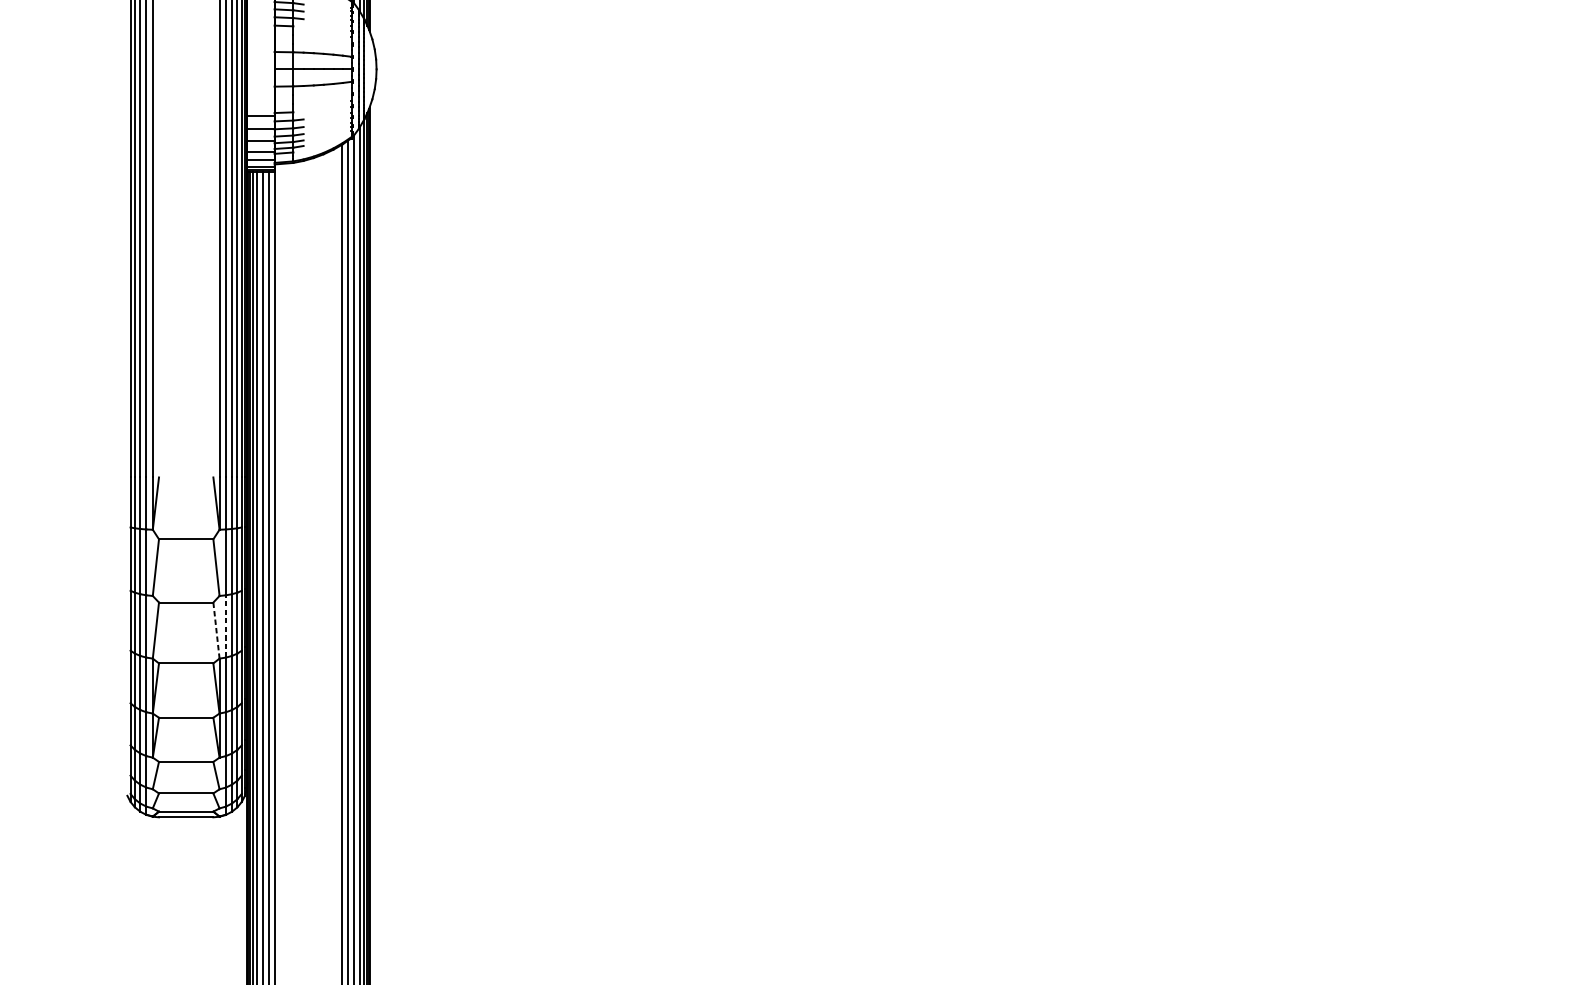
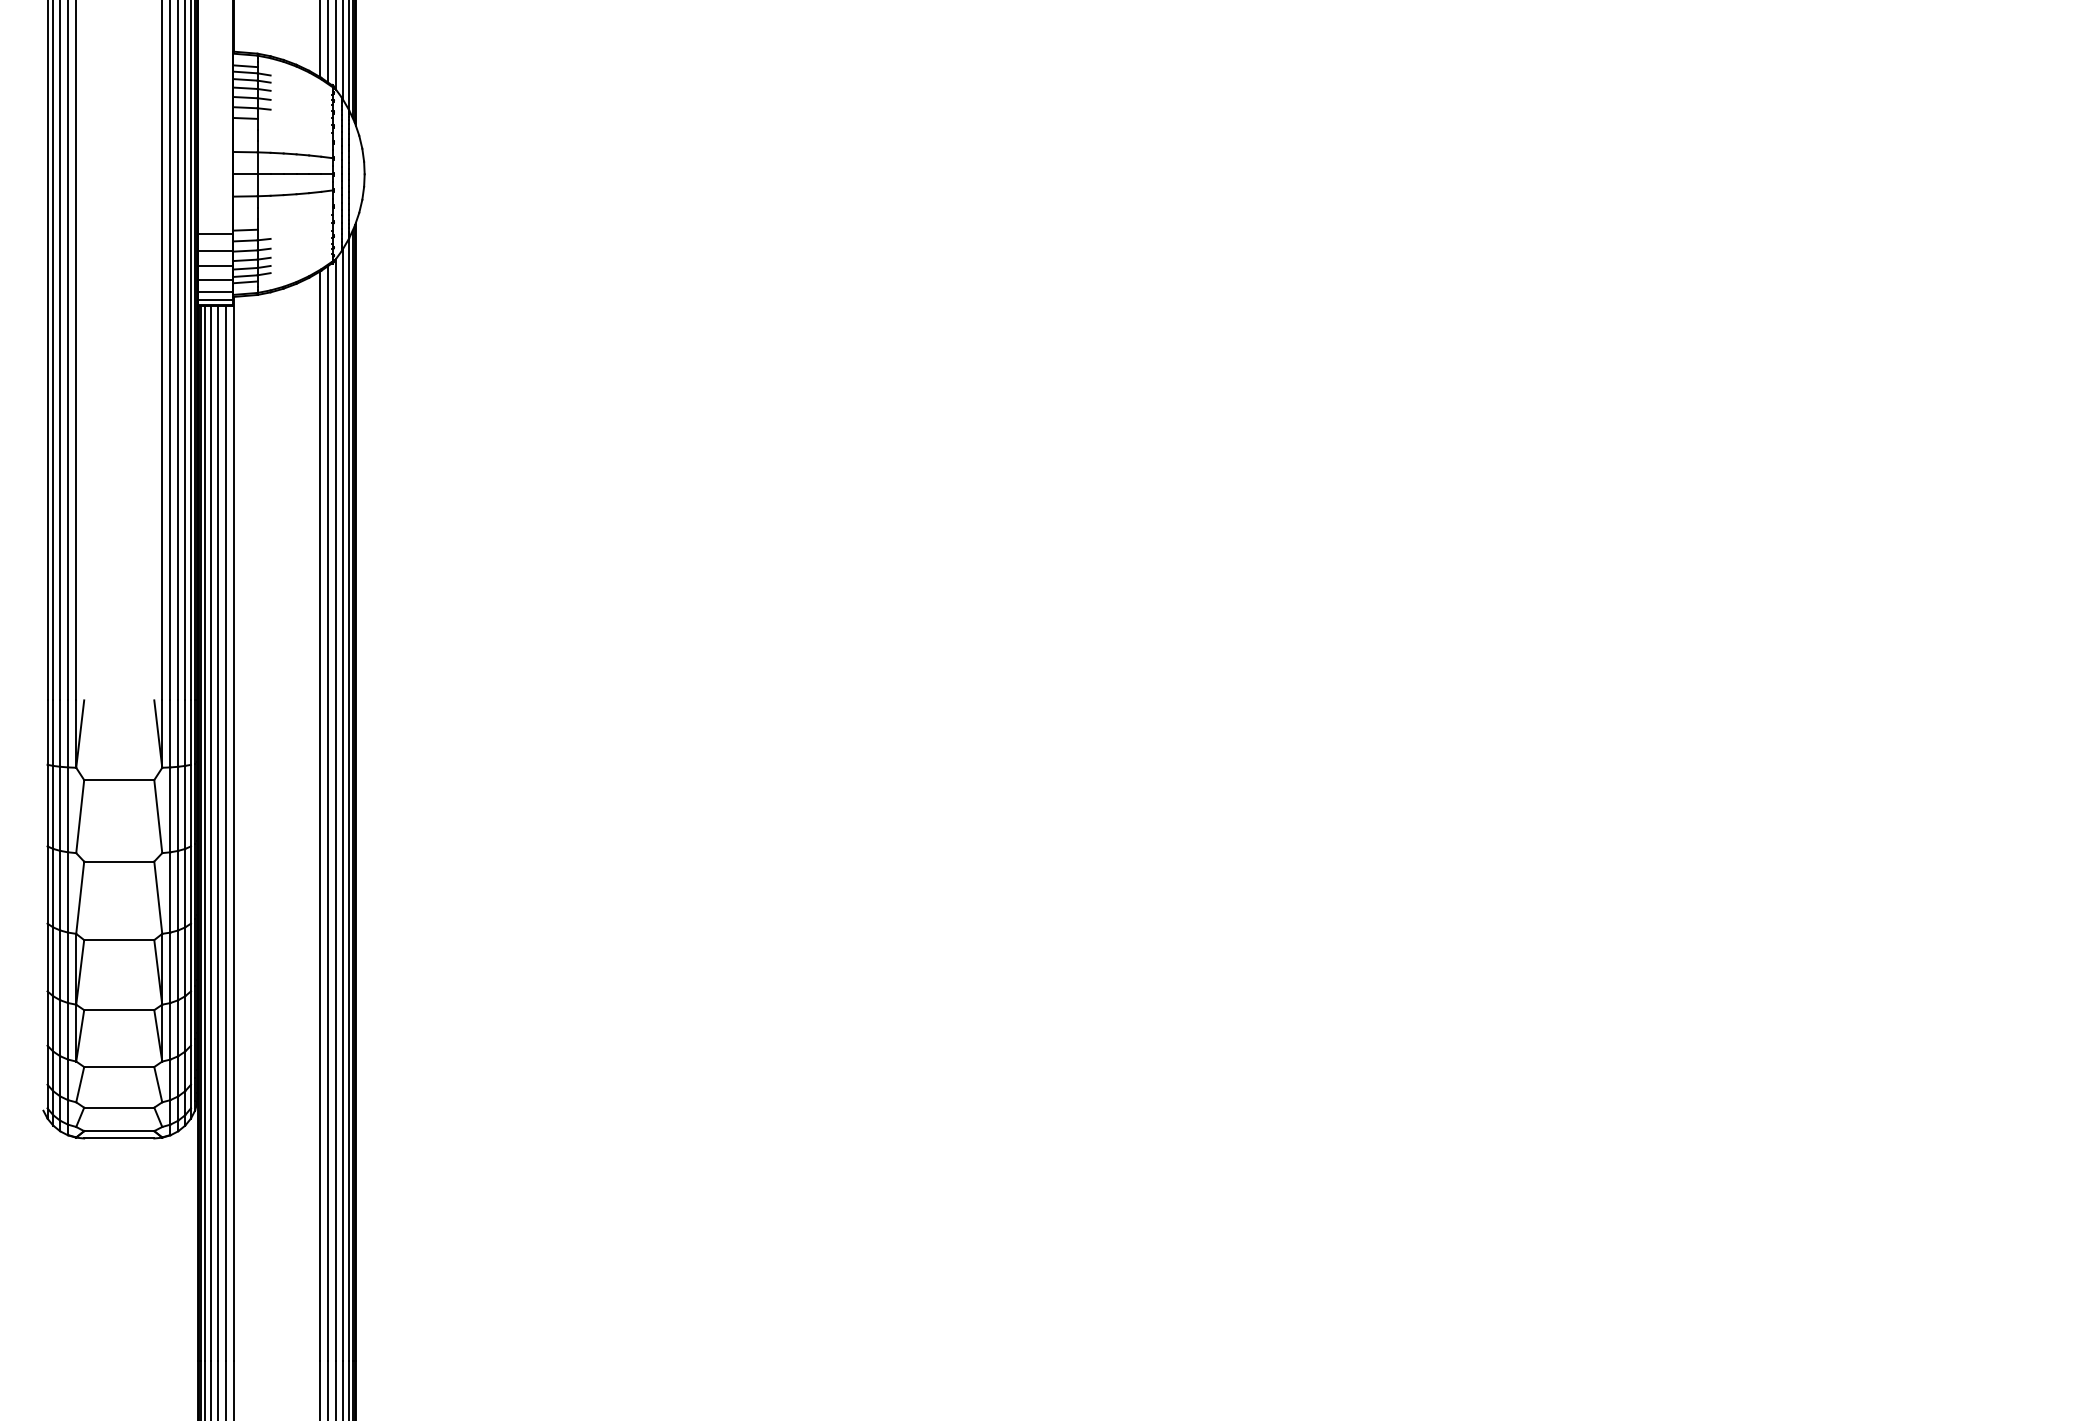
line: (225, 625) -> (170, 891), dashed -> solid
line: (216, 631) -> (158, 898), dashed -> solid

